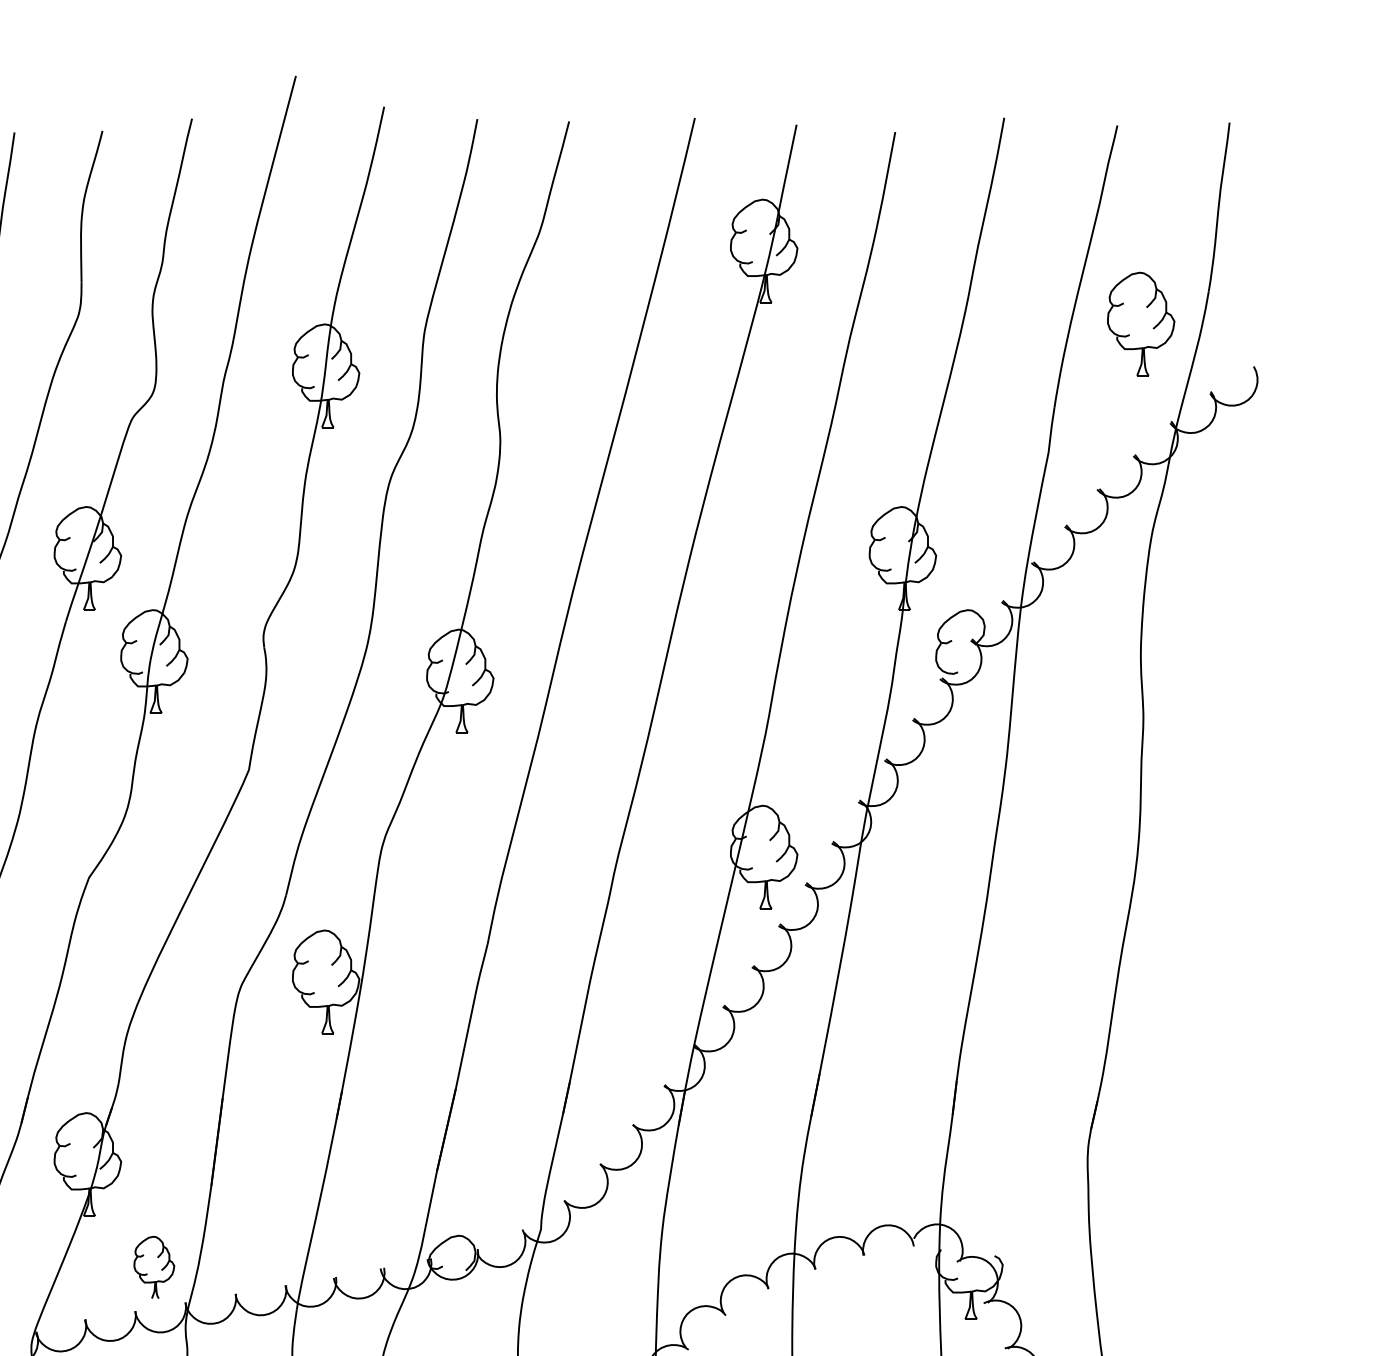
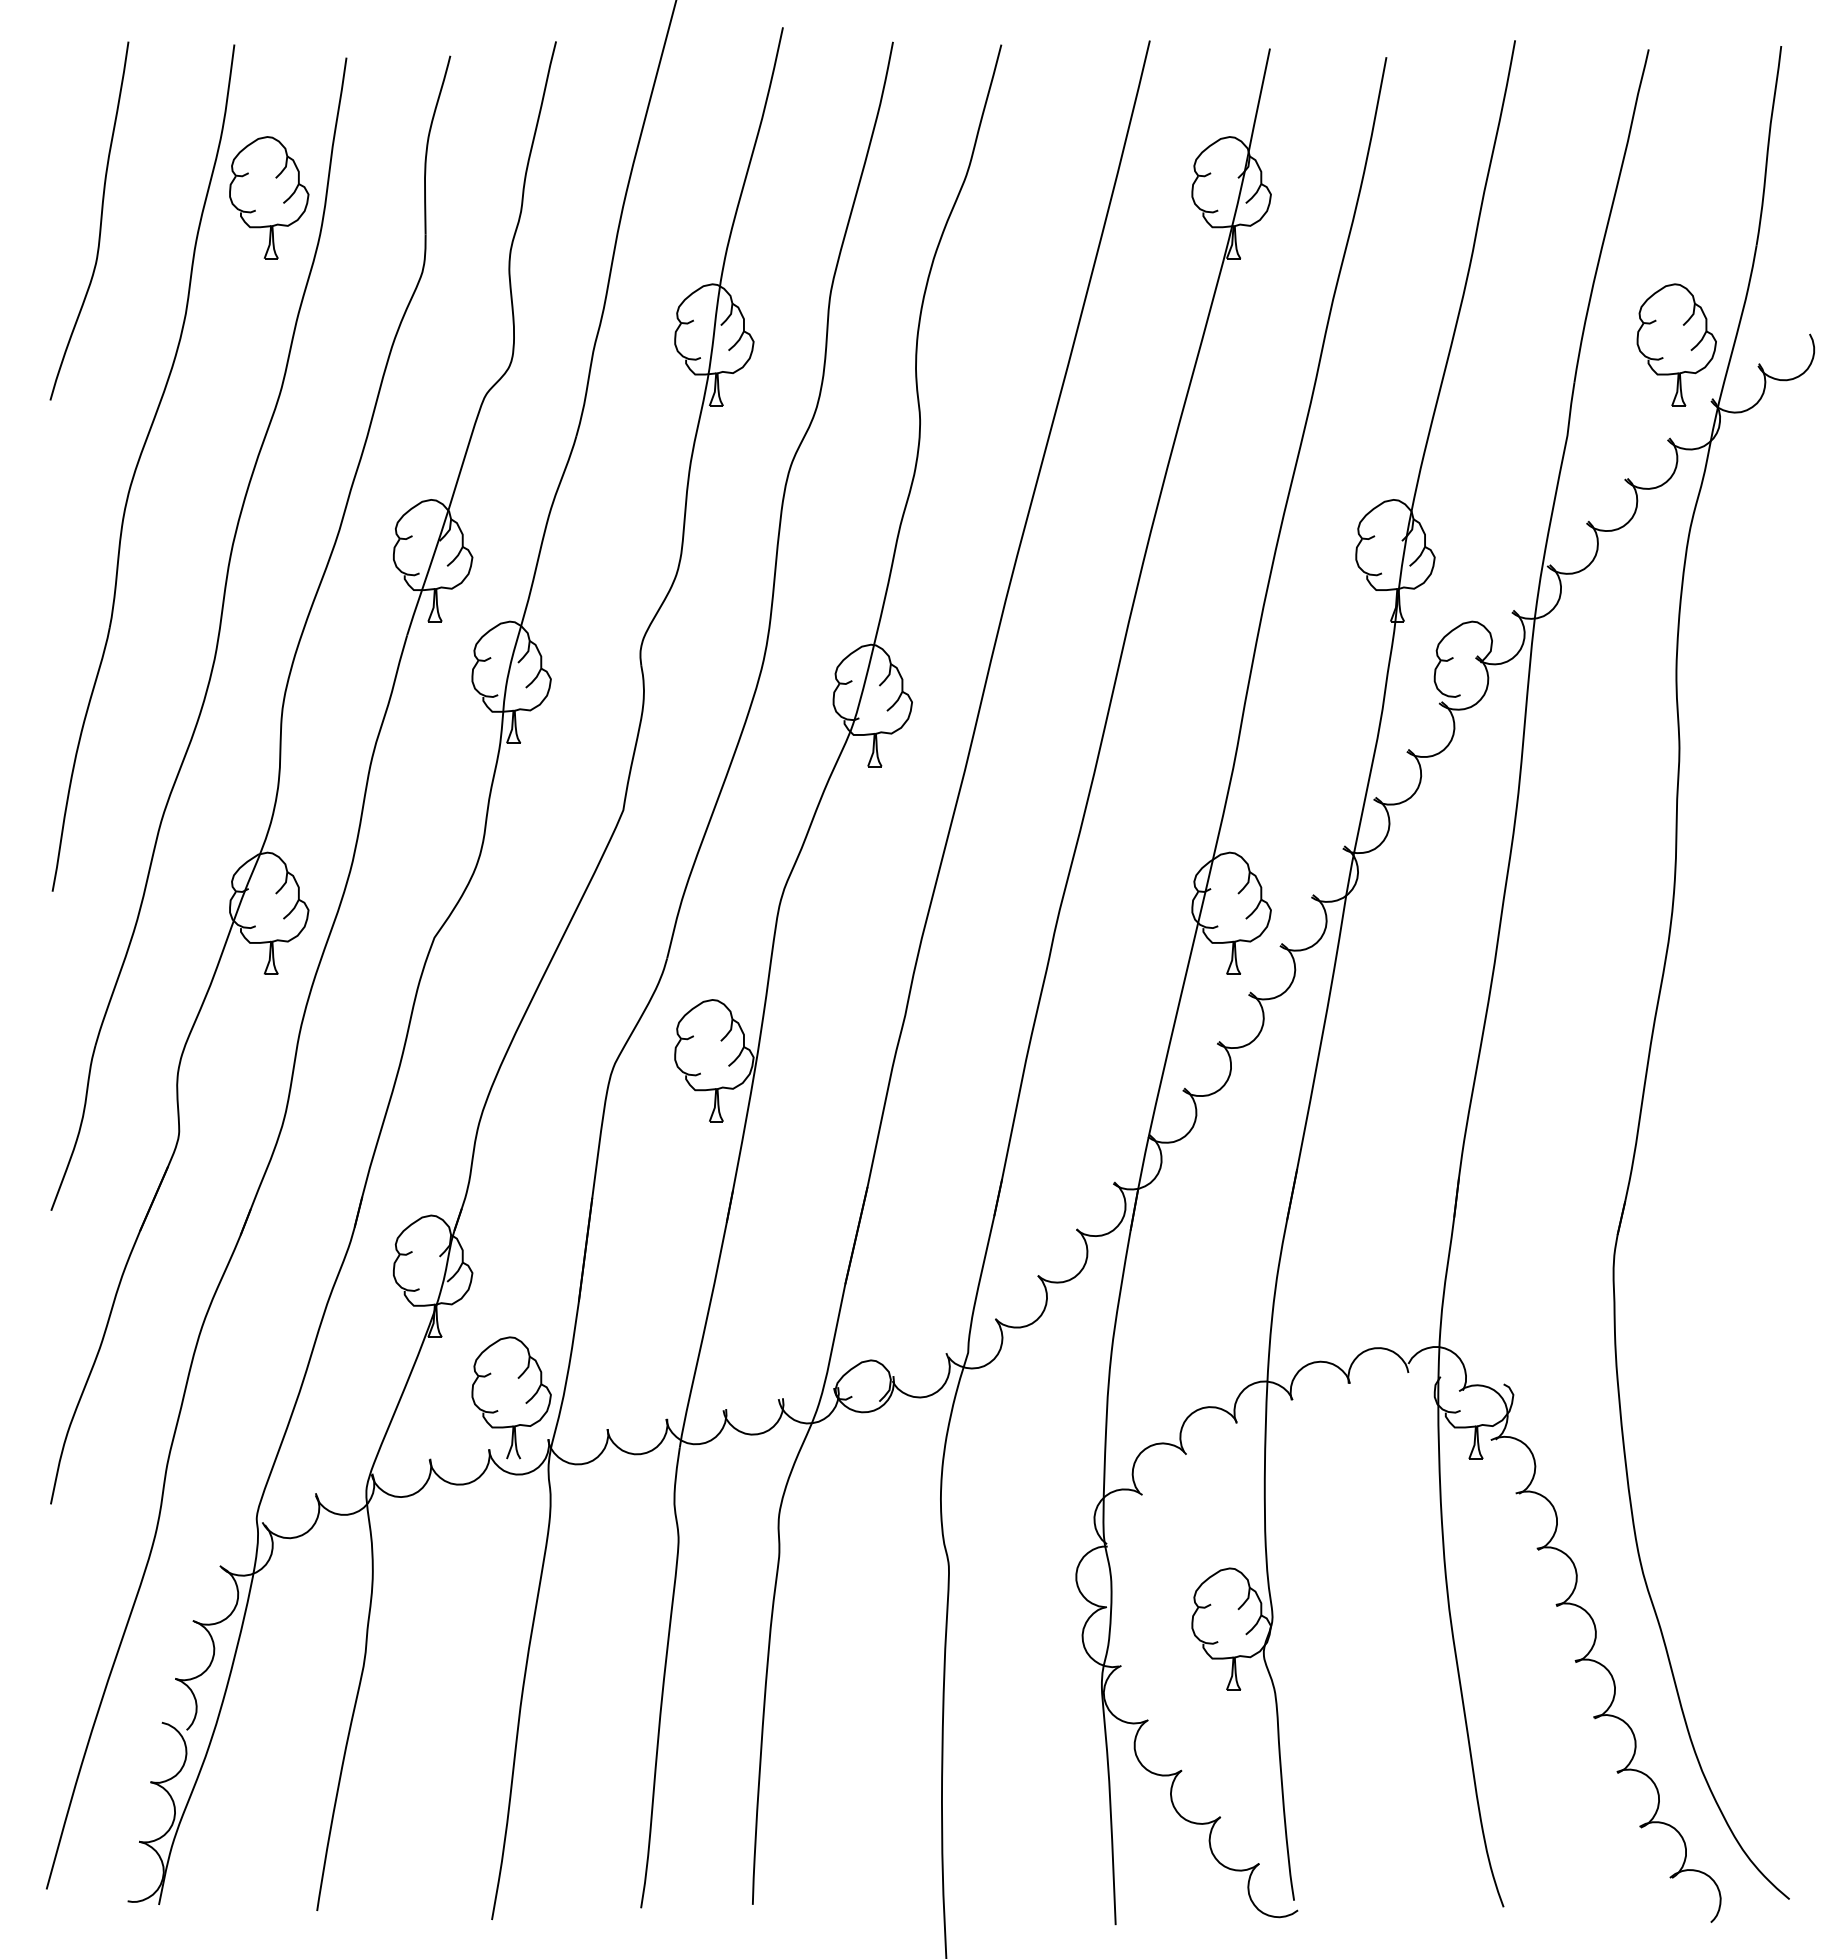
part: (1140, 323) -> (1676, 344), moved
part: (154, 1267) -> (511, 1397), size x1.67

